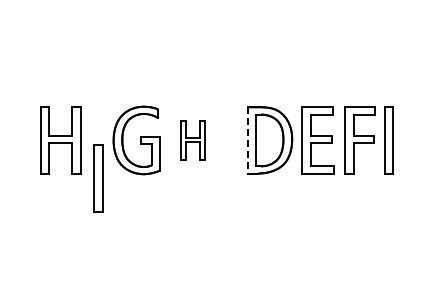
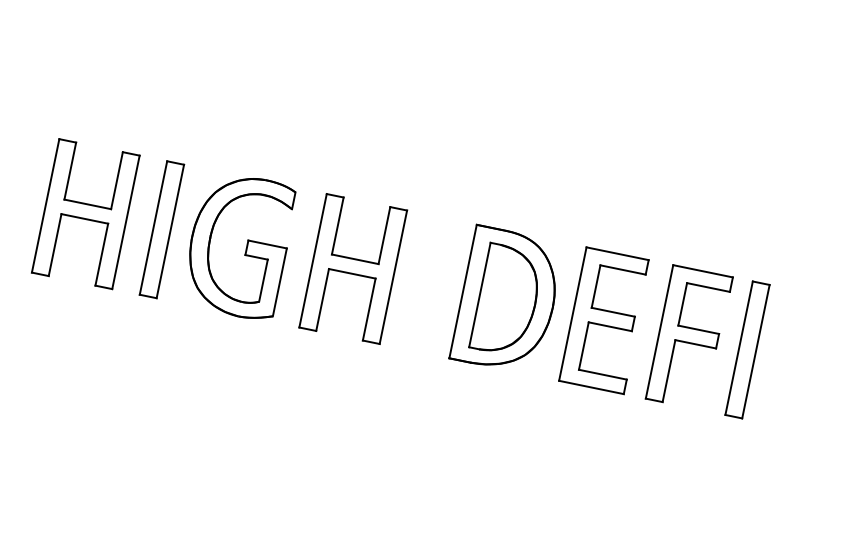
part: (192, 140) -> (351, 268), size x1.67
line: (247, 140) -> (462, 291), dashed -> solid
part: (98, 178) -> (161, 229), moved

